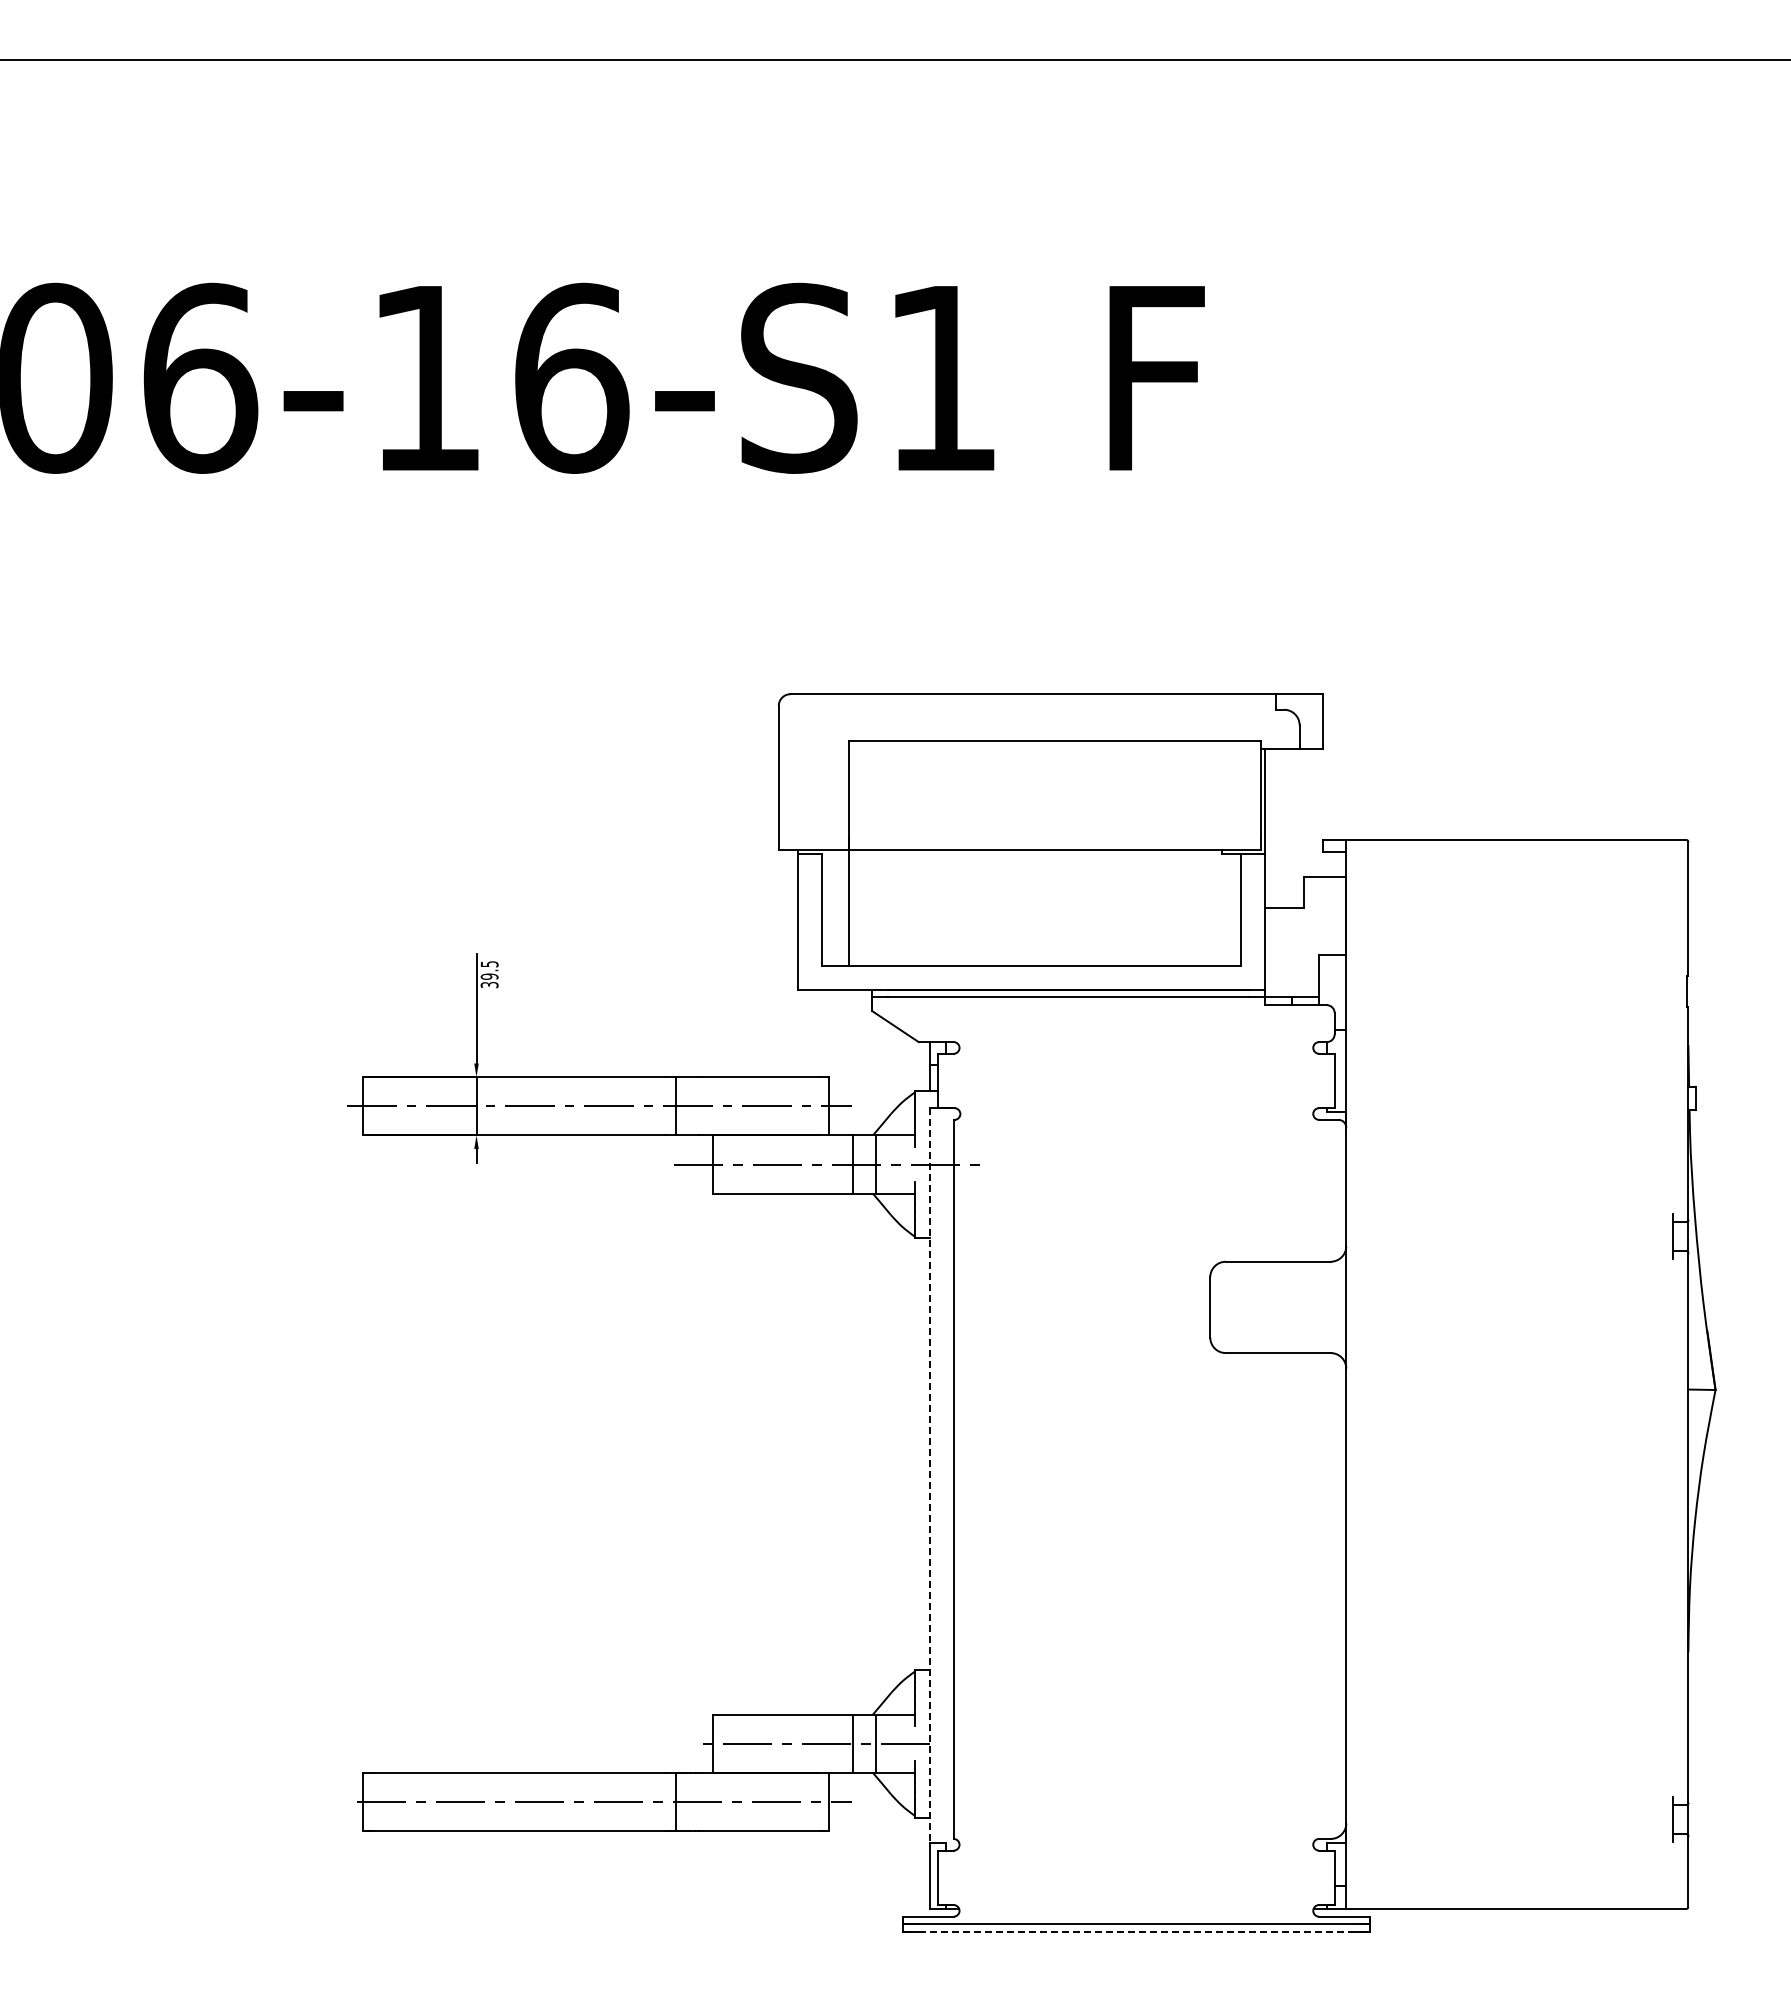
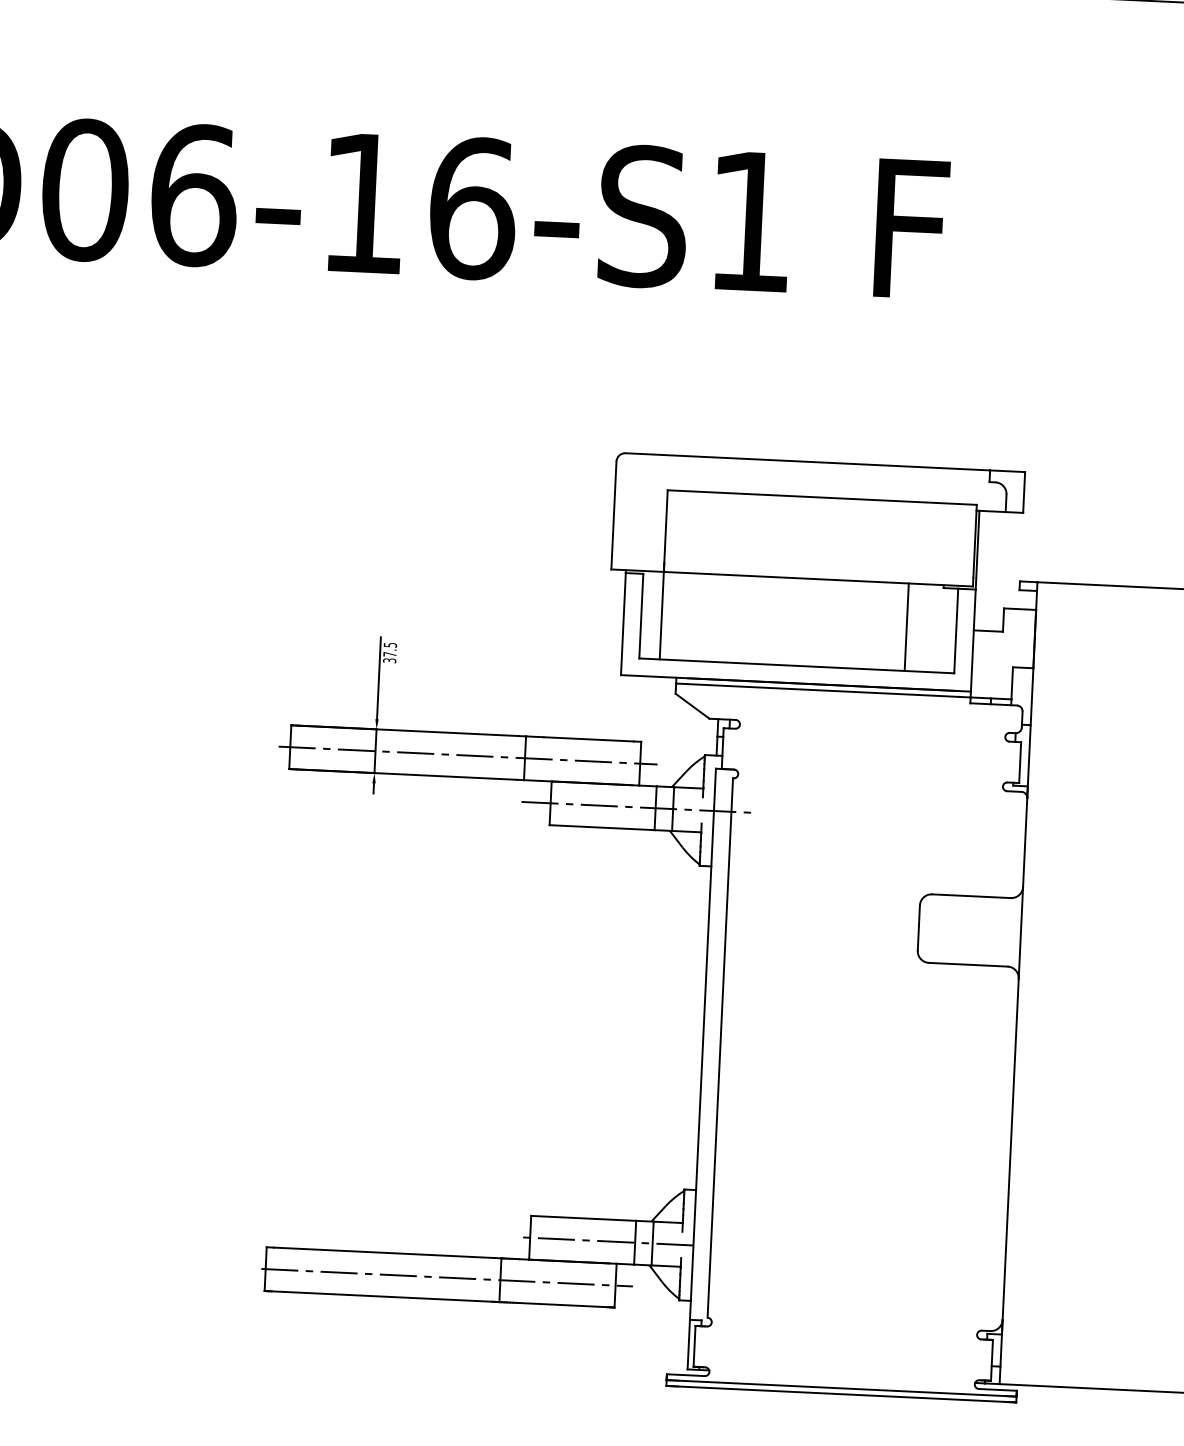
line: (1175, 907) -> (906, 626), added
text: (489, 976) -> (389, 654), 39.5 -> 37.5
line: (930, 1476) -> (703, 1045), dashed -> solid
line: (1136, 1932) -> (841, 1394), dashed -> solid

